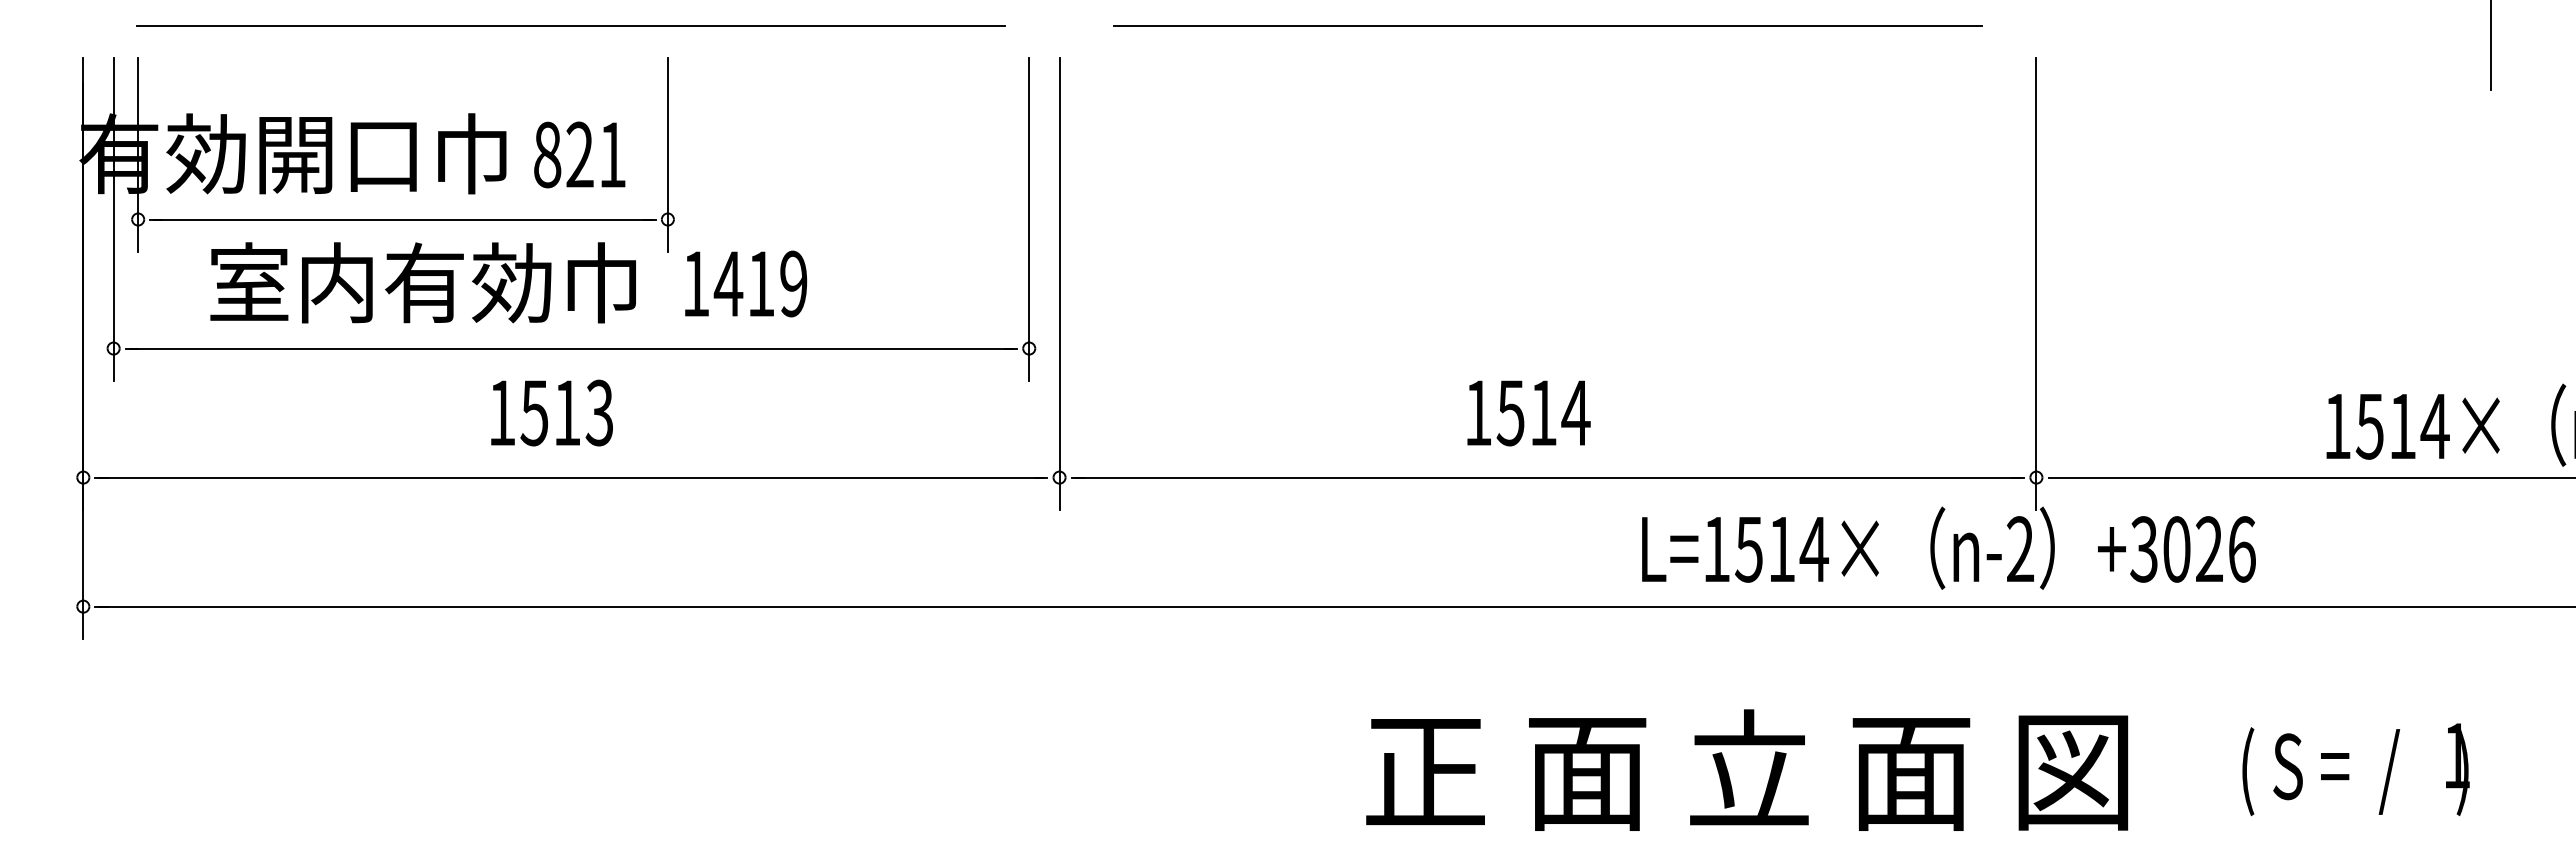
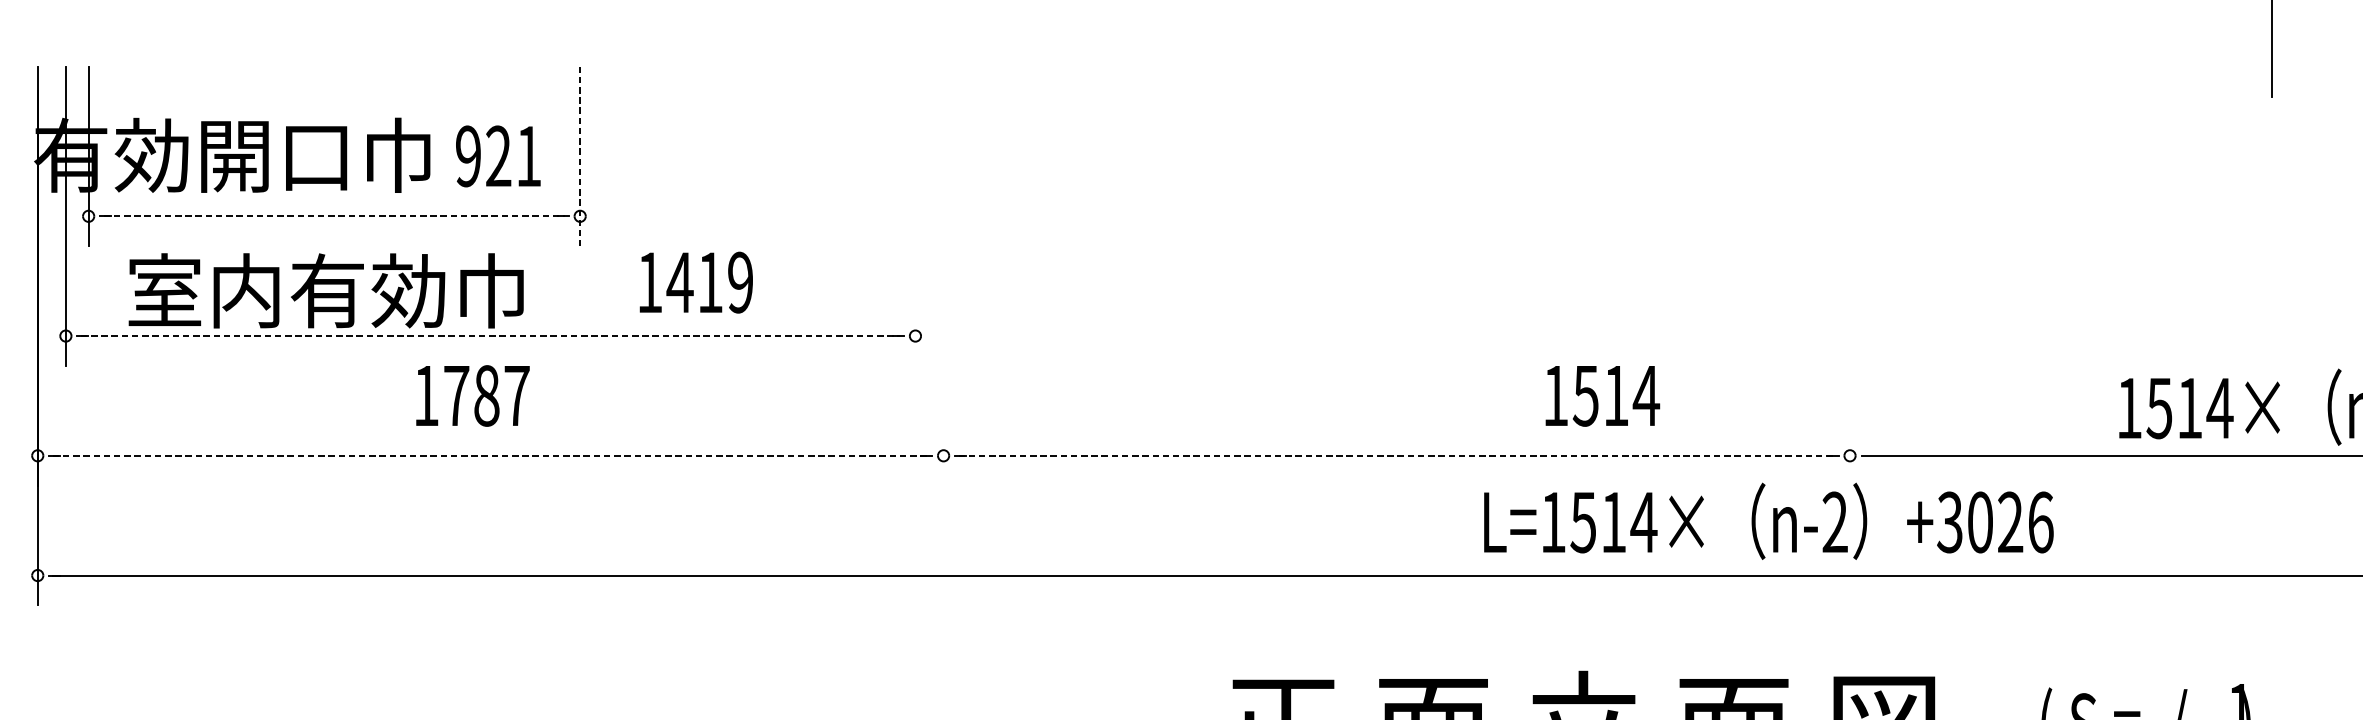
line: (570, 25) -> (489, 36), removed
line: (1547, 25) -> (1396, 36), removed
text: (547, 154) -> (468, 156), 821 -> 921
line: (667, 154) -> (579, 156), solid -> dashed
line: (403, 219) -> (334, 216), solid -> dashed
line: (1029, 219) -> (915, 216), removed
text: (422, 282) -> (325, 290), moved
text: (746, 283) -> (696, 282), moved
line: (1059, 283) -> (943, 275), removed
line: (2036, 283) -> (1850, 275), removed
line: (571, 348) -> (490, 336), solid -> dashed
text: (566, 412) -> (486, 395), 1513 -> 1787
text: (1528, 413) -> (1602, 396), moved
line: (571, 477) -> (490, 455), solid -> dashed
line: (1548, 477) -> (1397, 455), solid -> dashed

